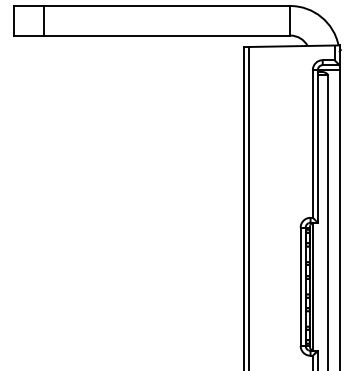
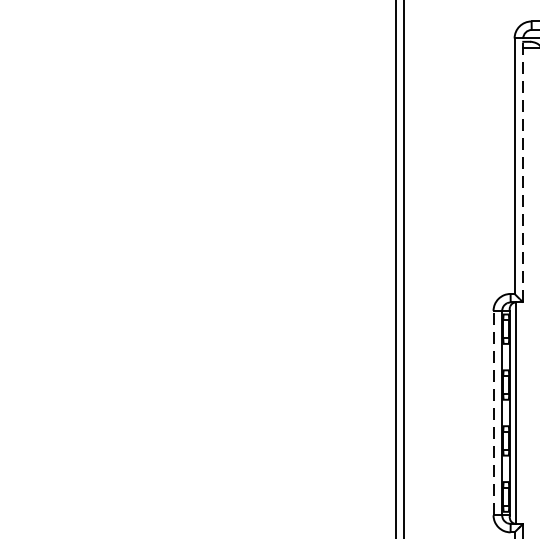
line: (317, 145) -> (522, 168), solid -> dashed
line: (300, 286) -> (493, 412), solid -> dashed

